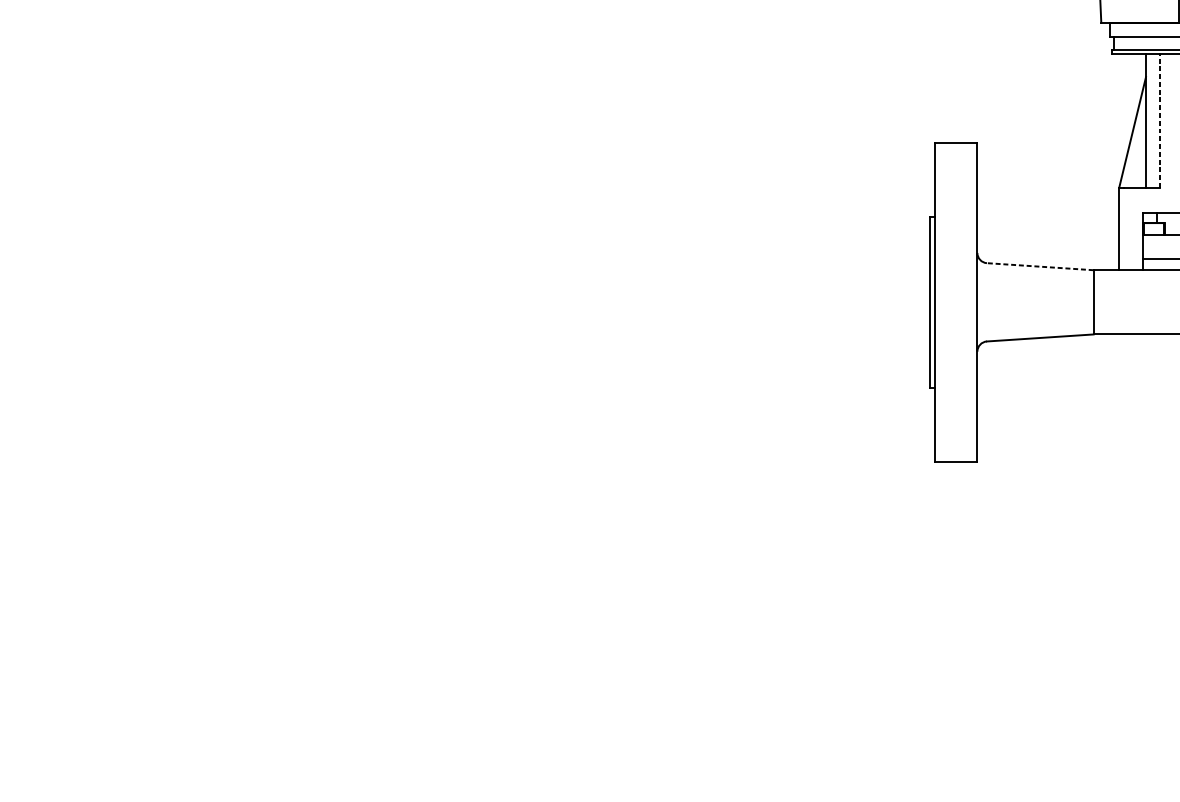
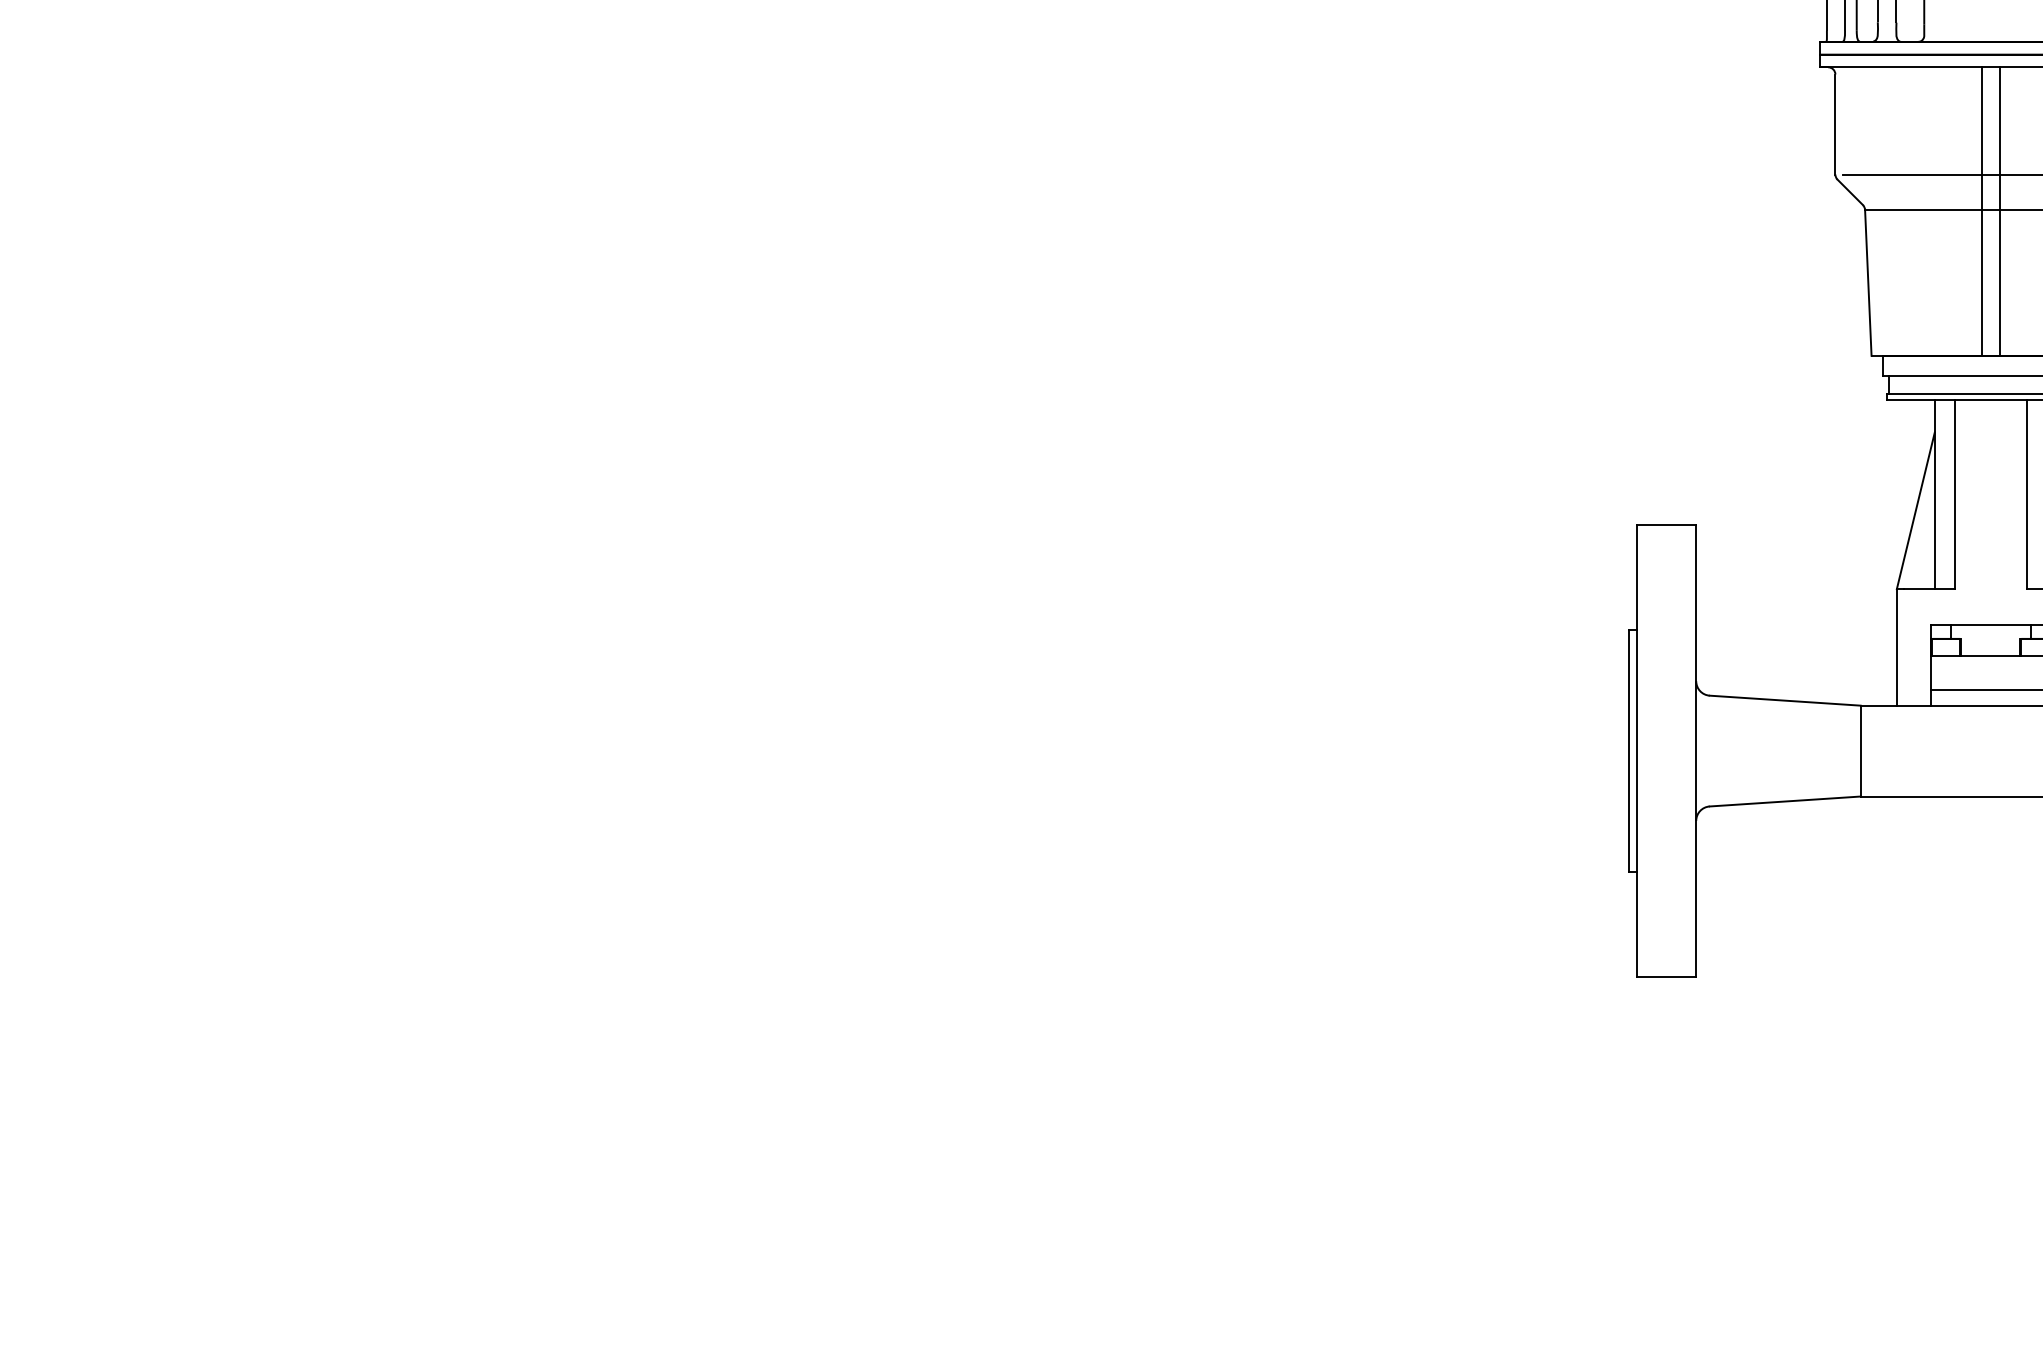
line: (1160, 121) -> (1955, 494), dashed -> solid
line: (1040, 266) -> (1785, 700), dashed -> solid

